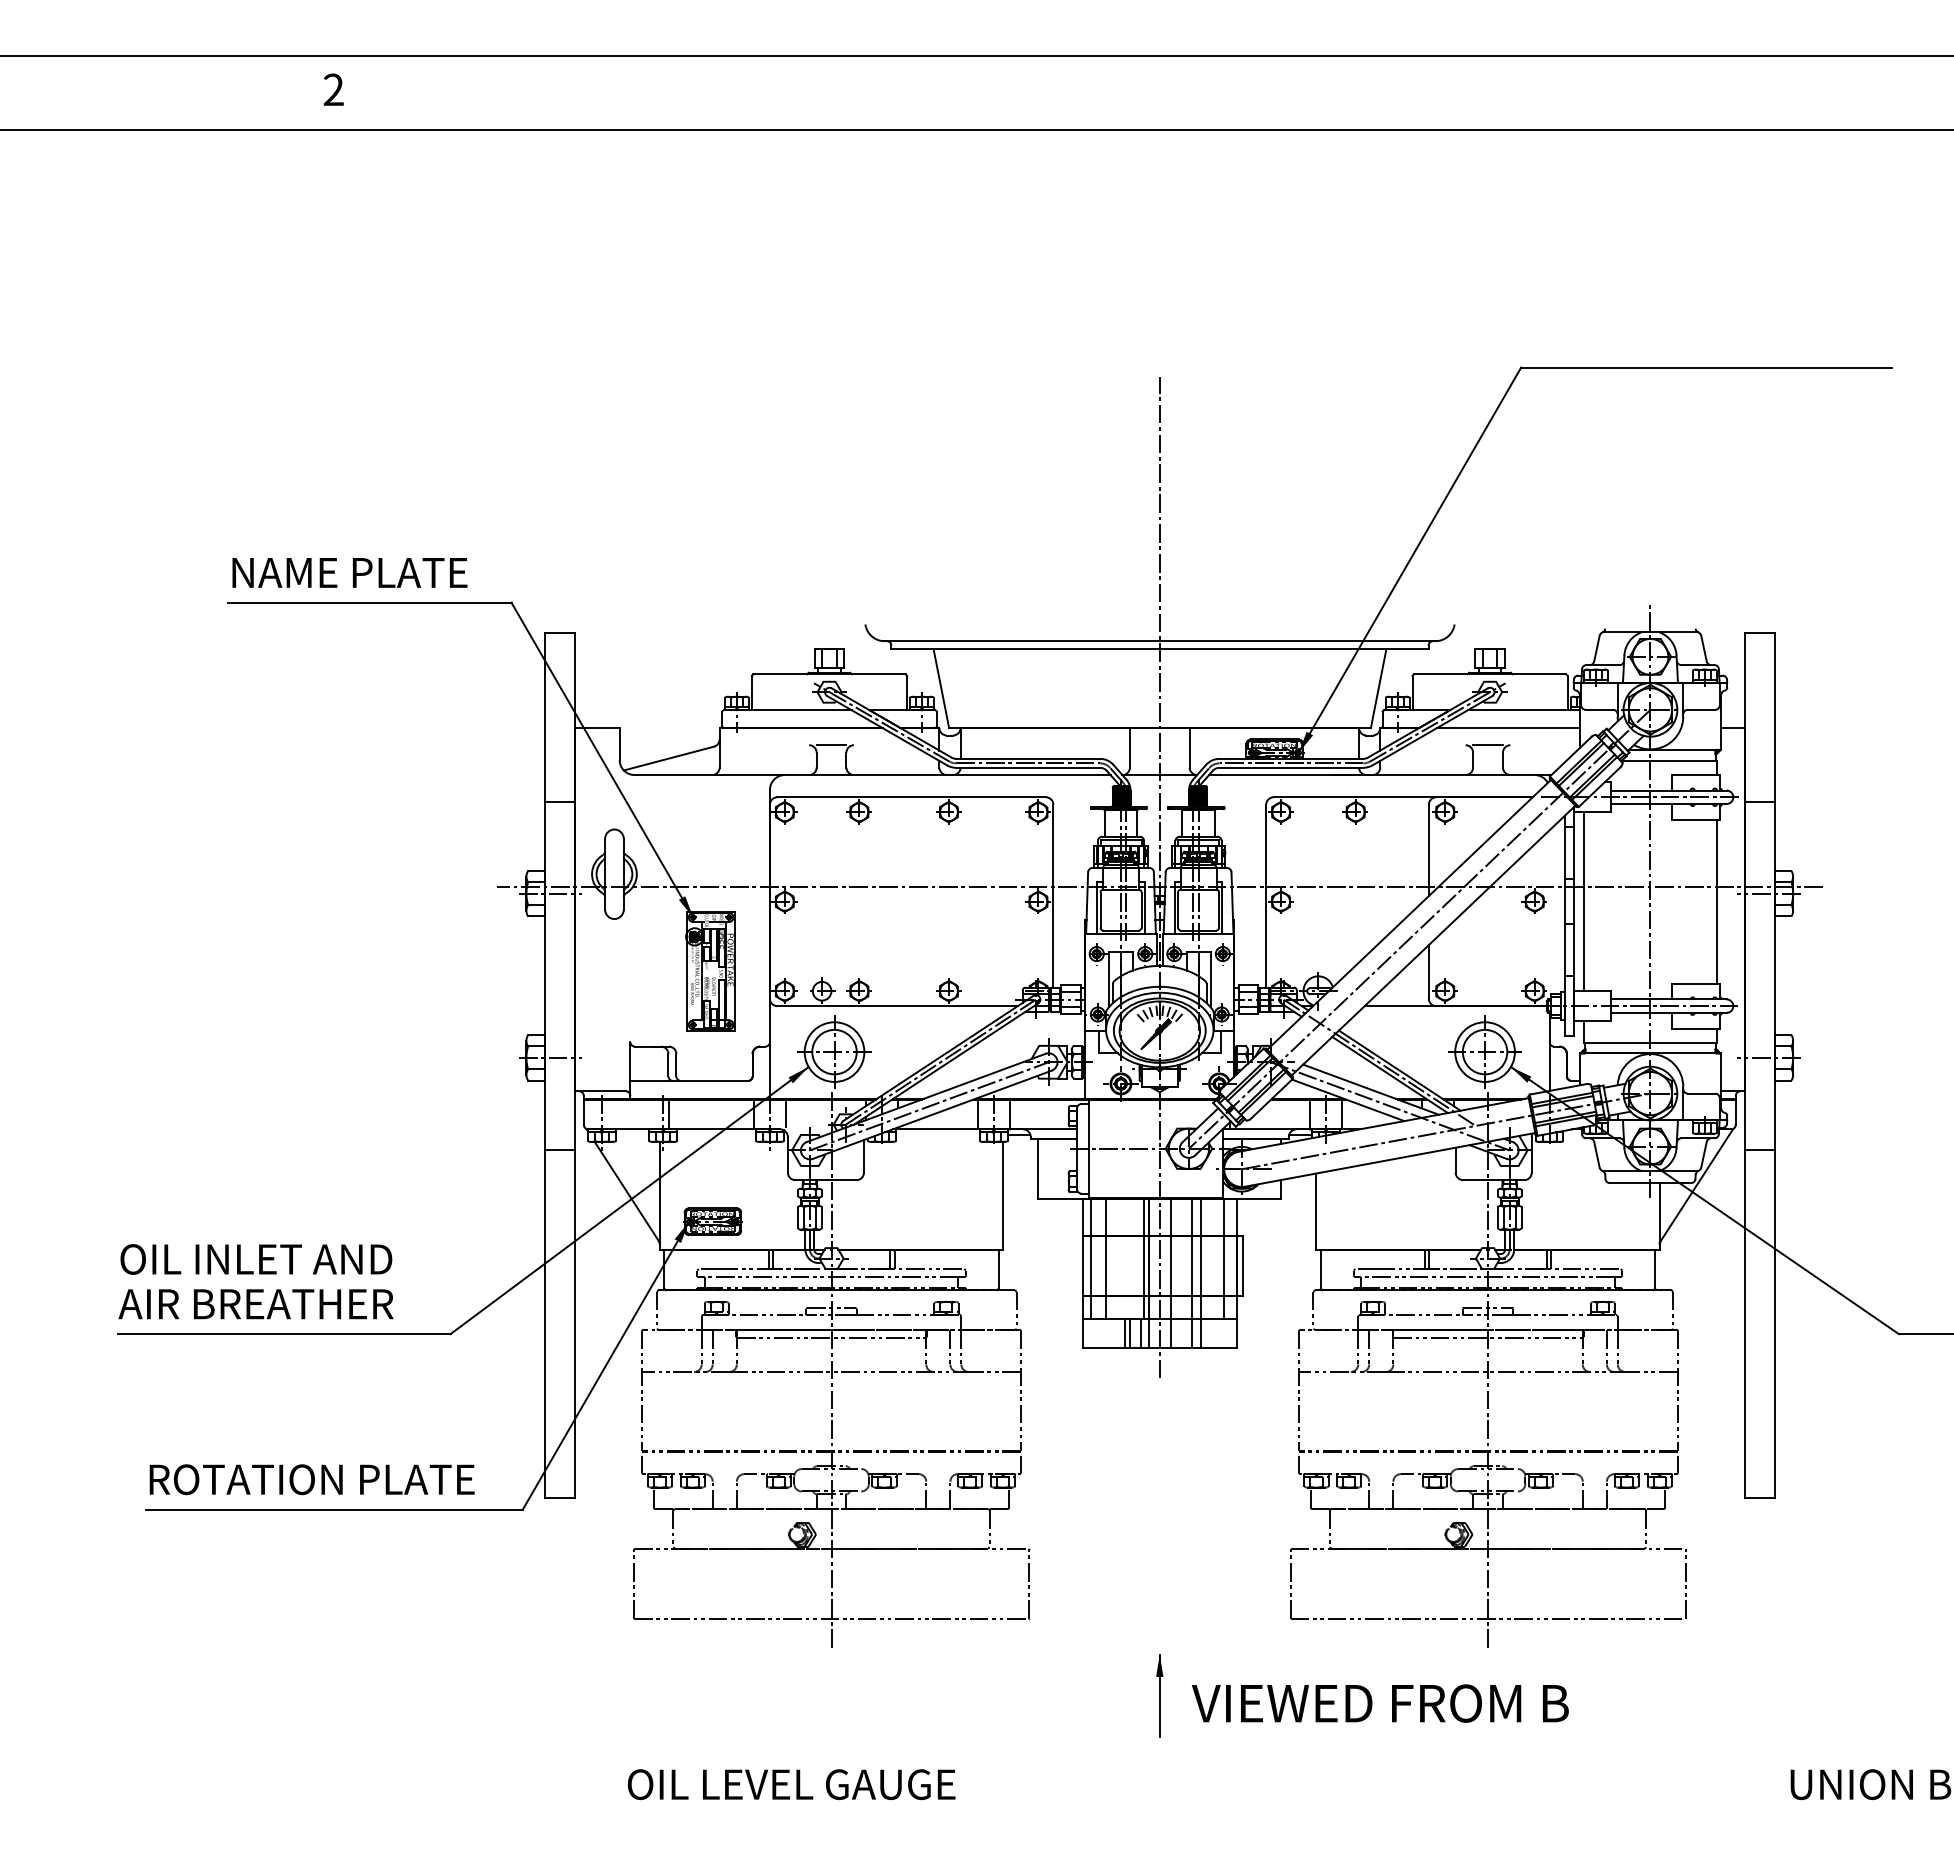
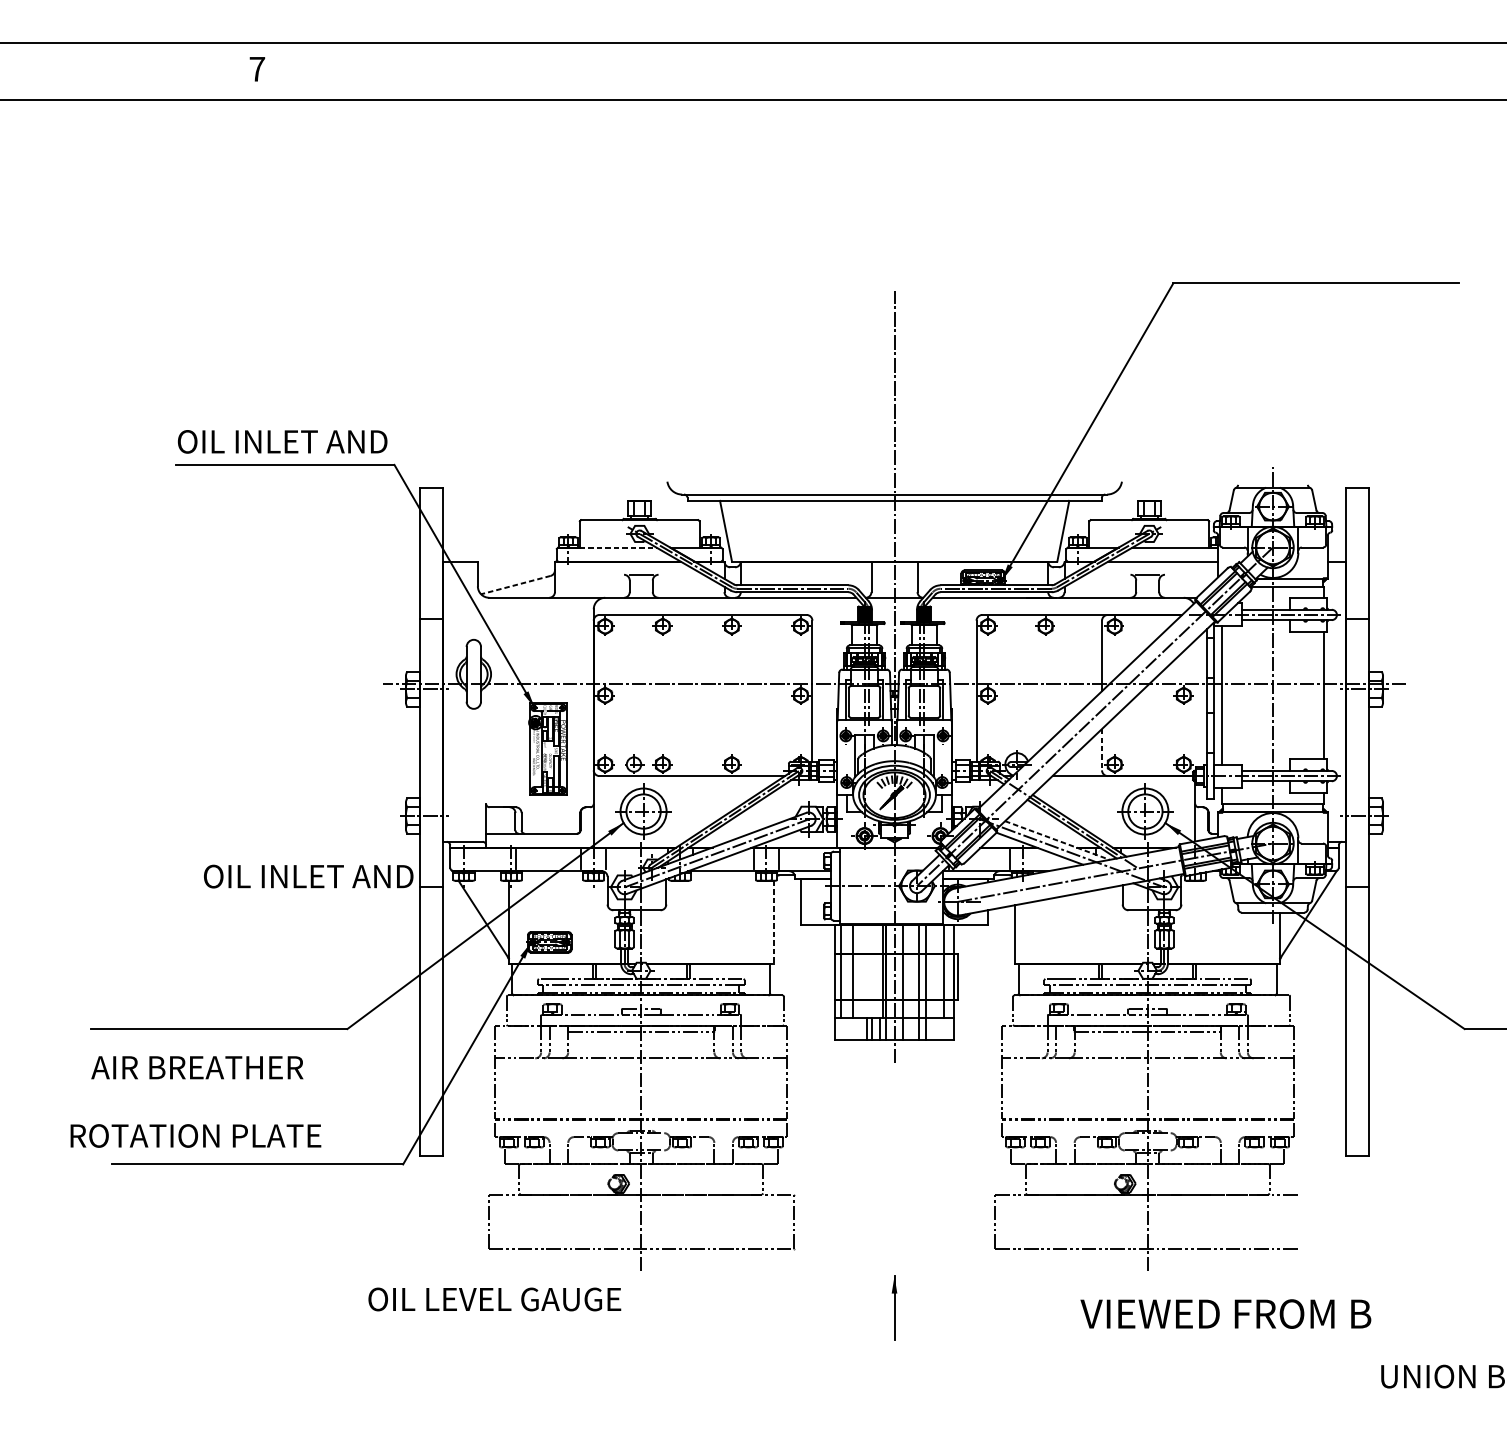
text: (333, 89) -> (257, 68), 2 -> 7
text: (366, 572) -> (282, 441), NAME PLATE -> OIL INLET AND
line: (801, 710) -> (618, 548), solid -> dashed
line: (668, 758) -> (515, 585), solid -> dashed
line: (1428, 971) -> (1101, 749), solid -> dashed
line: (1371, 1089) -> (1057, 840), solid -> dashed
line: (1342, 1114) -> (1035, 859), removed
line: (1003, 1196) -> (773, 922), solid -> dashed
text: (256, 1259) -> (308, 876), moved
text: (255, 1304) -> (196, 1067), moved
text: (311, 1479) -> (195, 1135), moved
line: (1685, 1583) -> (1300, 1221), removed
text: (1379, 1703) -> (1225, 1314), moved
text: (791, 1784) -> (494, 1299), moved

